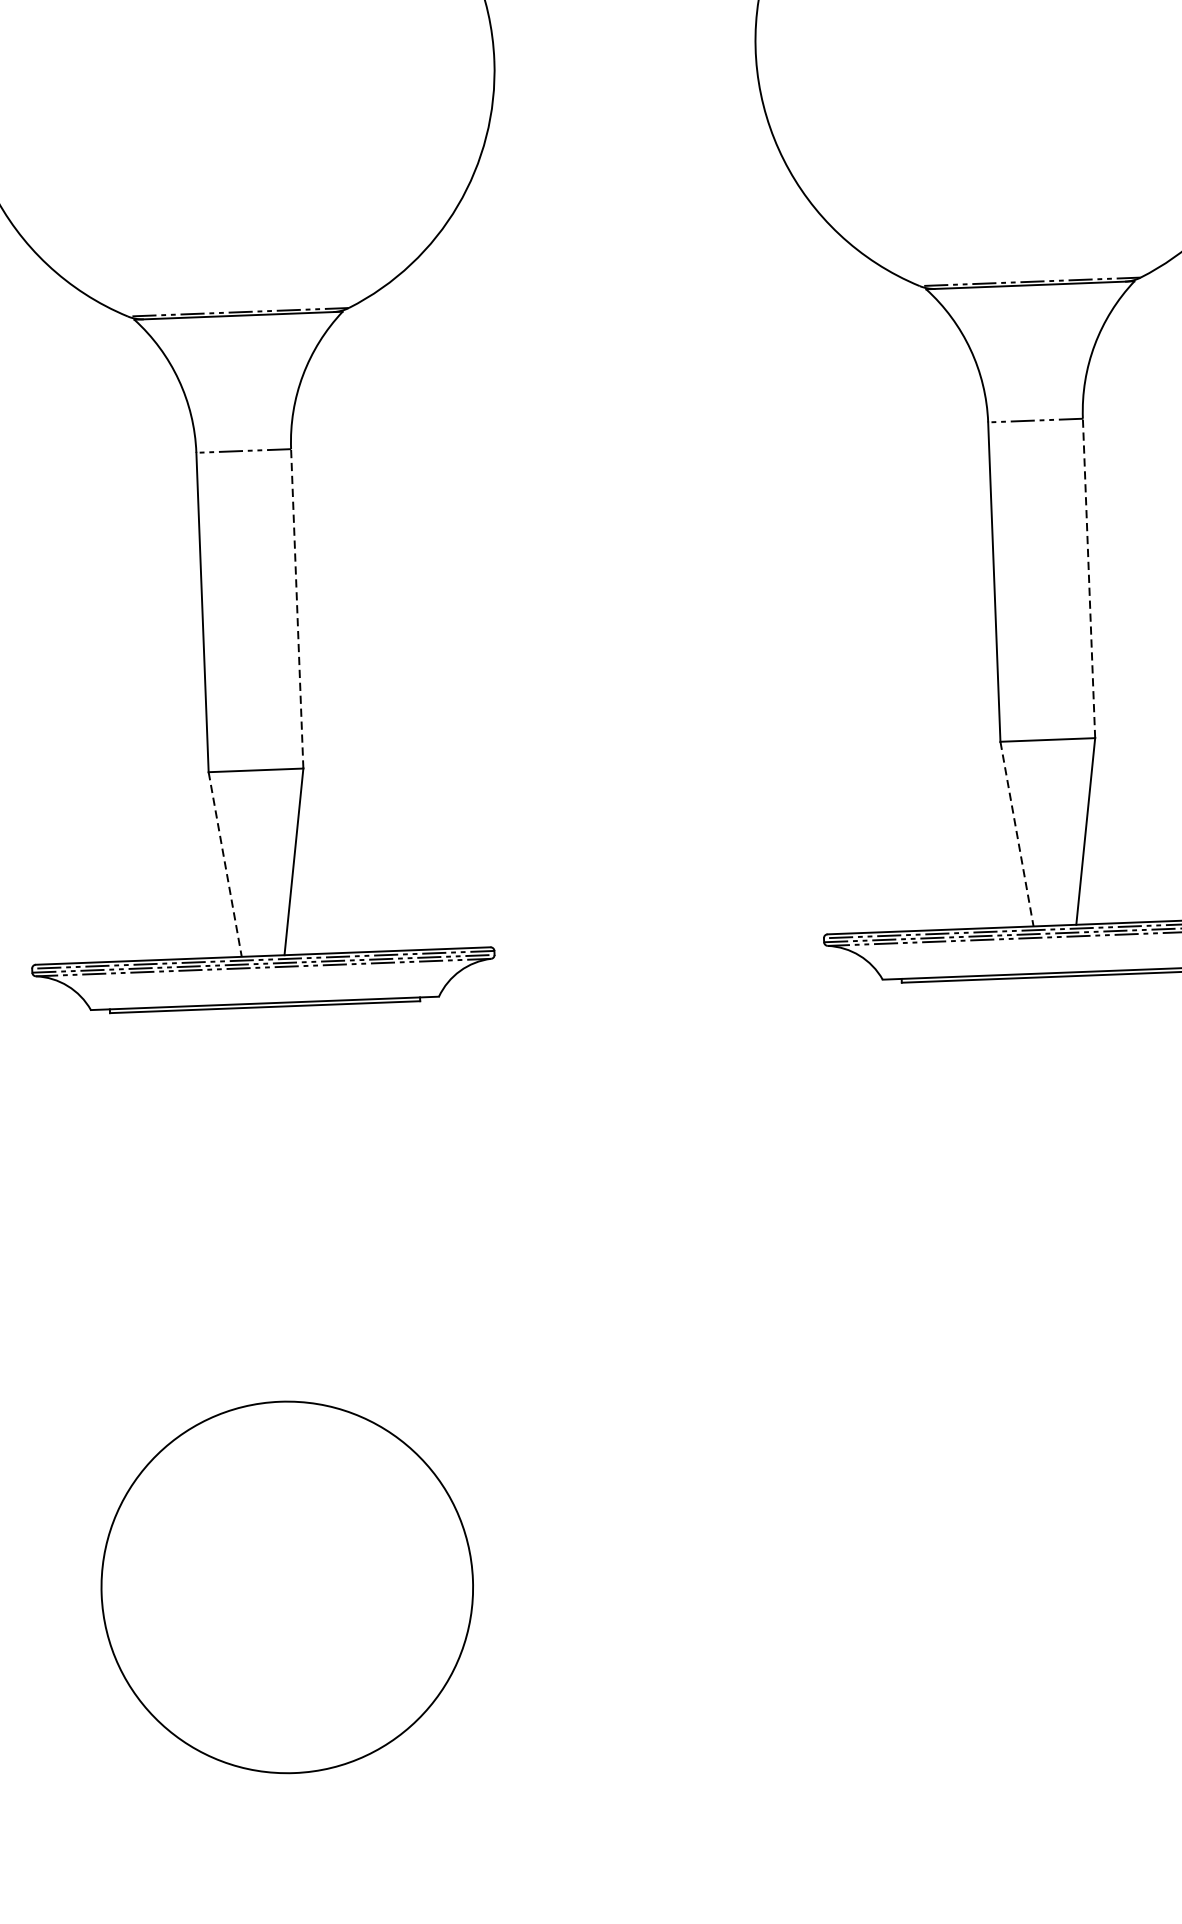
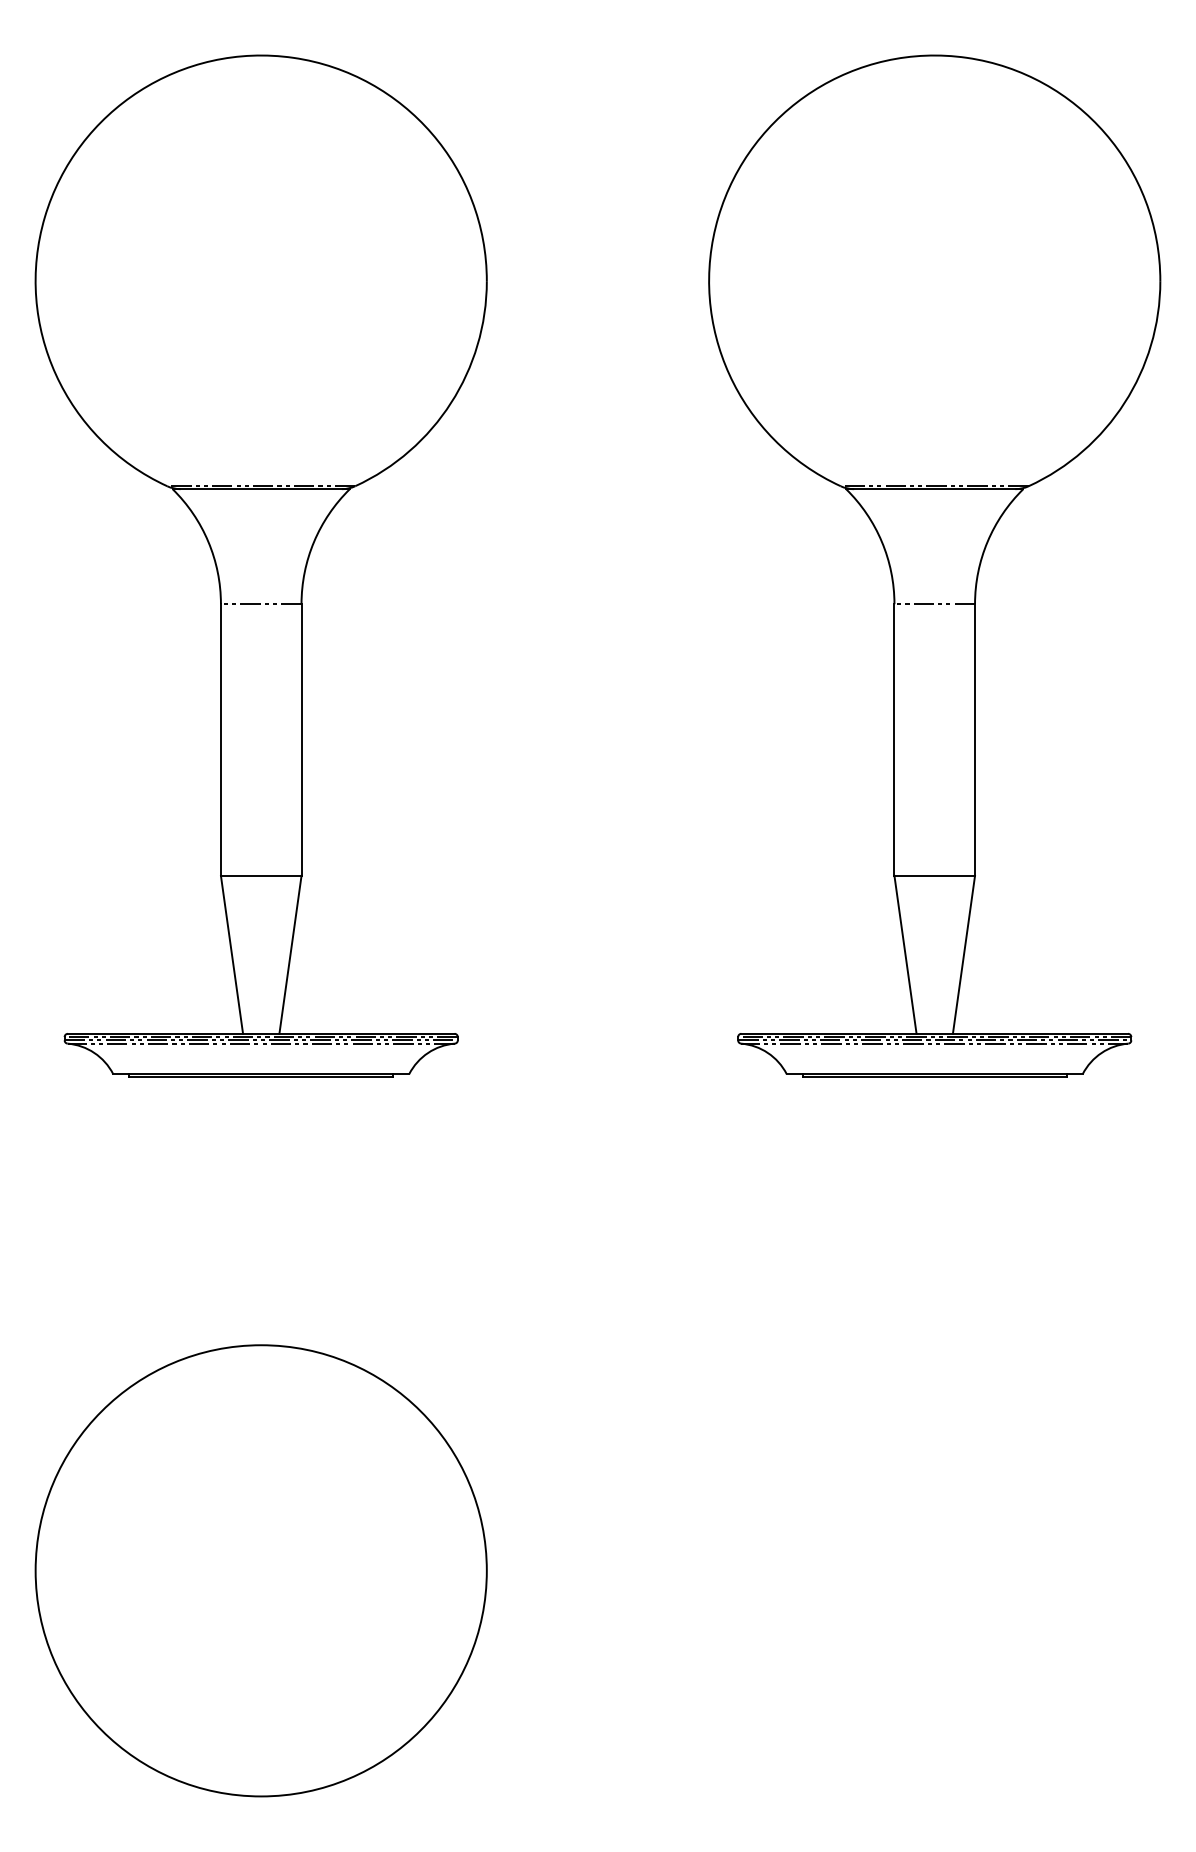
line: (1089, 578) -> (975, 740), dashed -> solid
line: (297, 609) -> (301, 740), dashed -> solid
line: (1016, 833) -> (905, 954), dashed -> solid
line: (225, 864) -> (232, 954), dashed -> solid
circle: (286, 1586) -> (260, 1570), size x1.43

